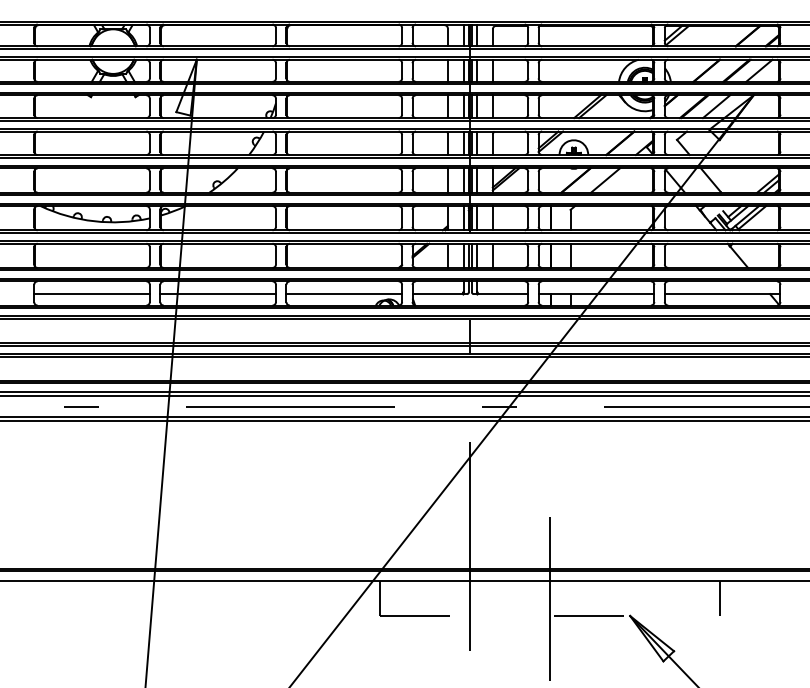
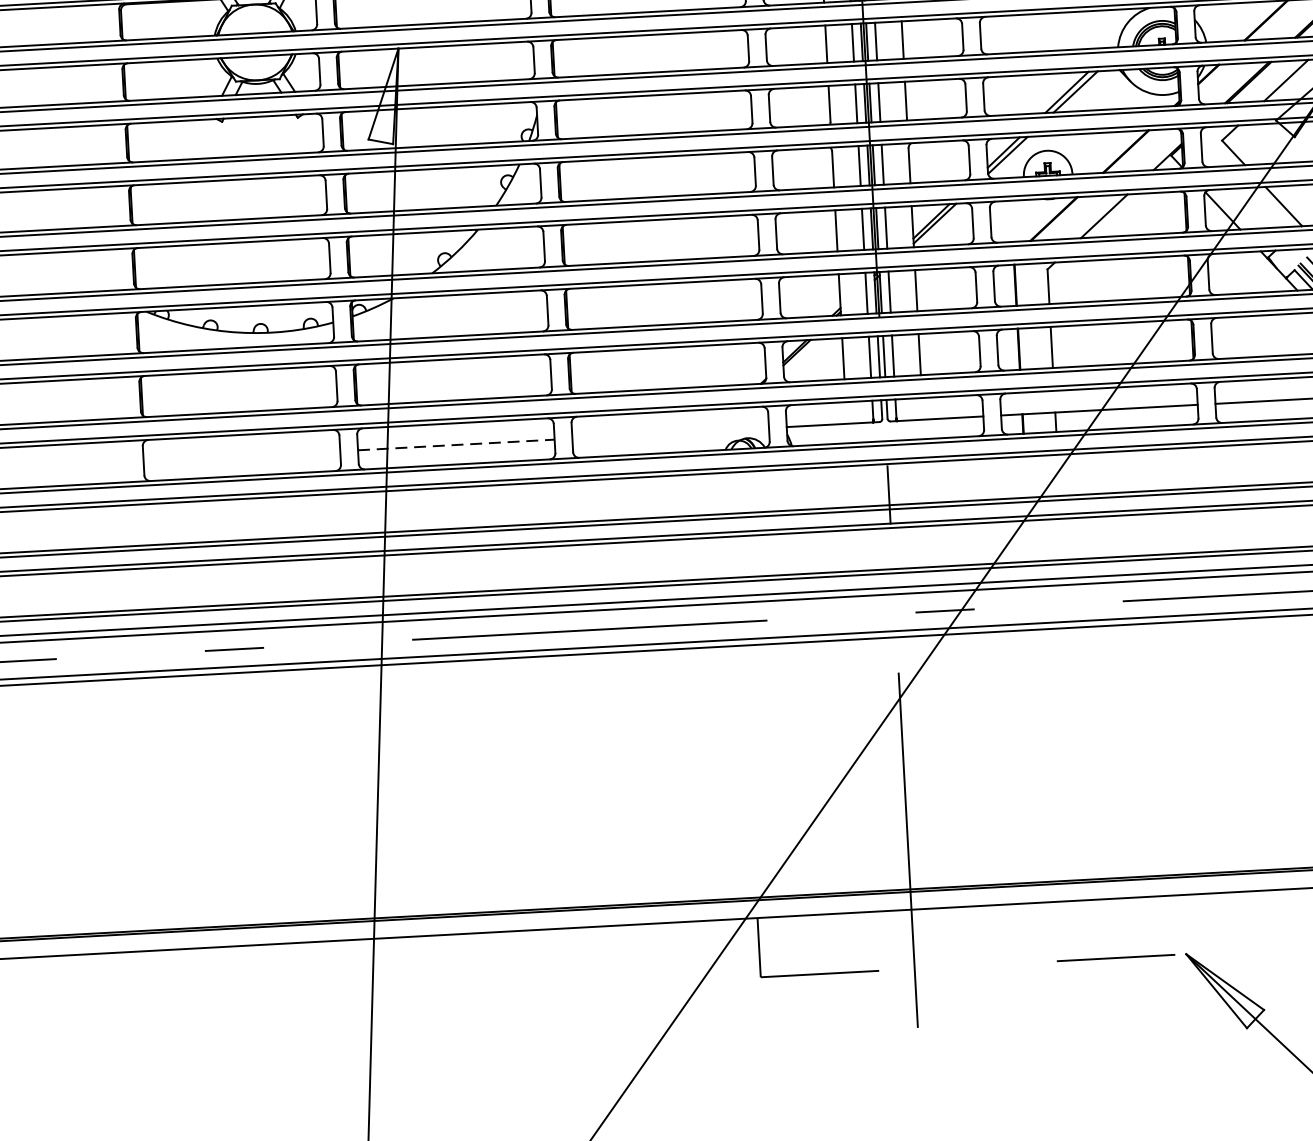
line: (91, 294) -> (241, 457), removed
line: (218, 294) -> (456, 445), solid -> dashed
line: (344, 294) -> (671, 434), removed
line: (549, 598) -> (1047, 931), removed

